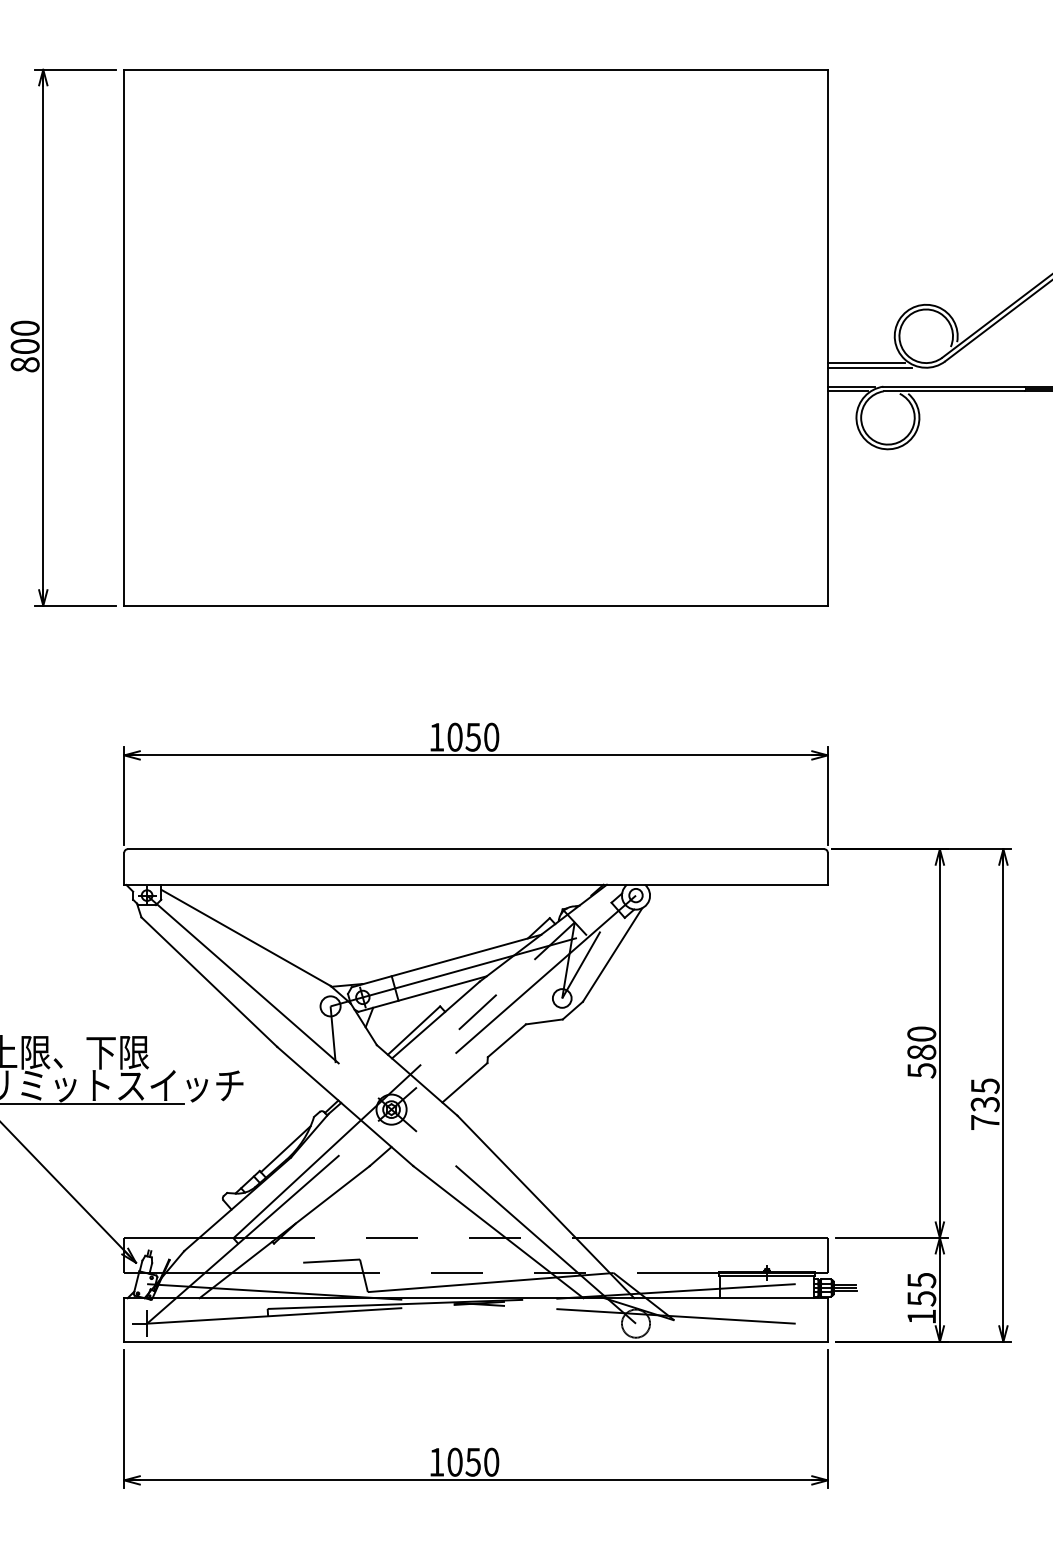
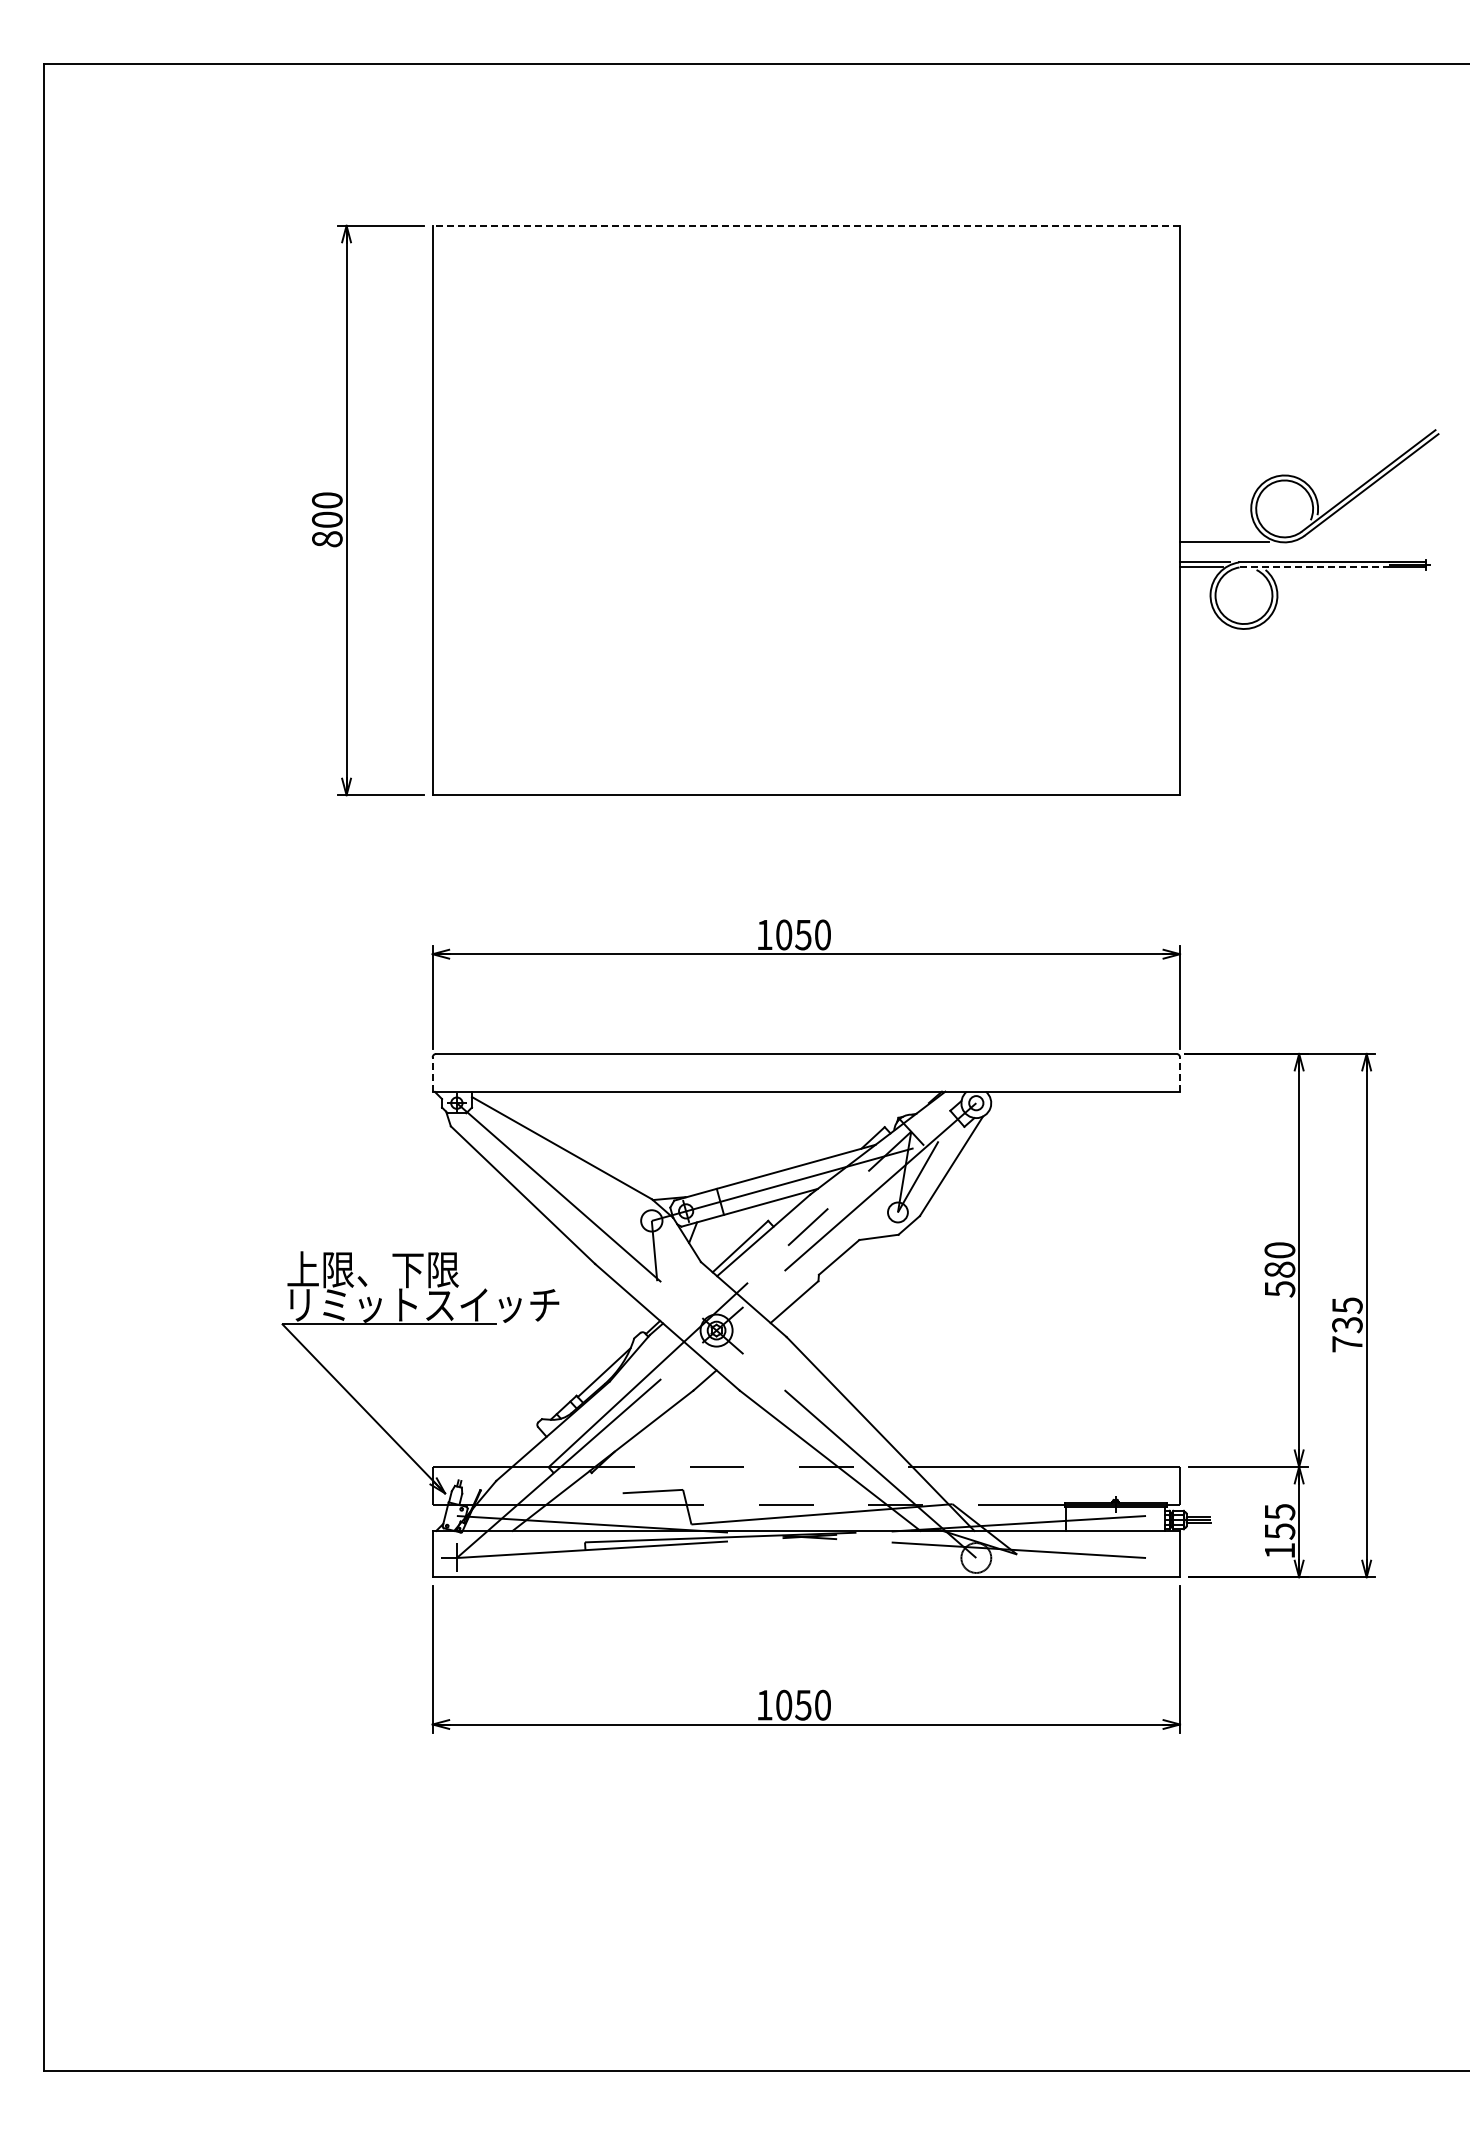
line: (476, 69) -> (806, 225), solid -> dashed
line: (866, 363) -> (1221, 537), removed
line: (954, 391) -> (1314, 567), solid -> dashed
line: (124, 868) -> (432, 1074), solid -> dashed
line: (828, 868) -> (1180, 1074), solid -> dashed

